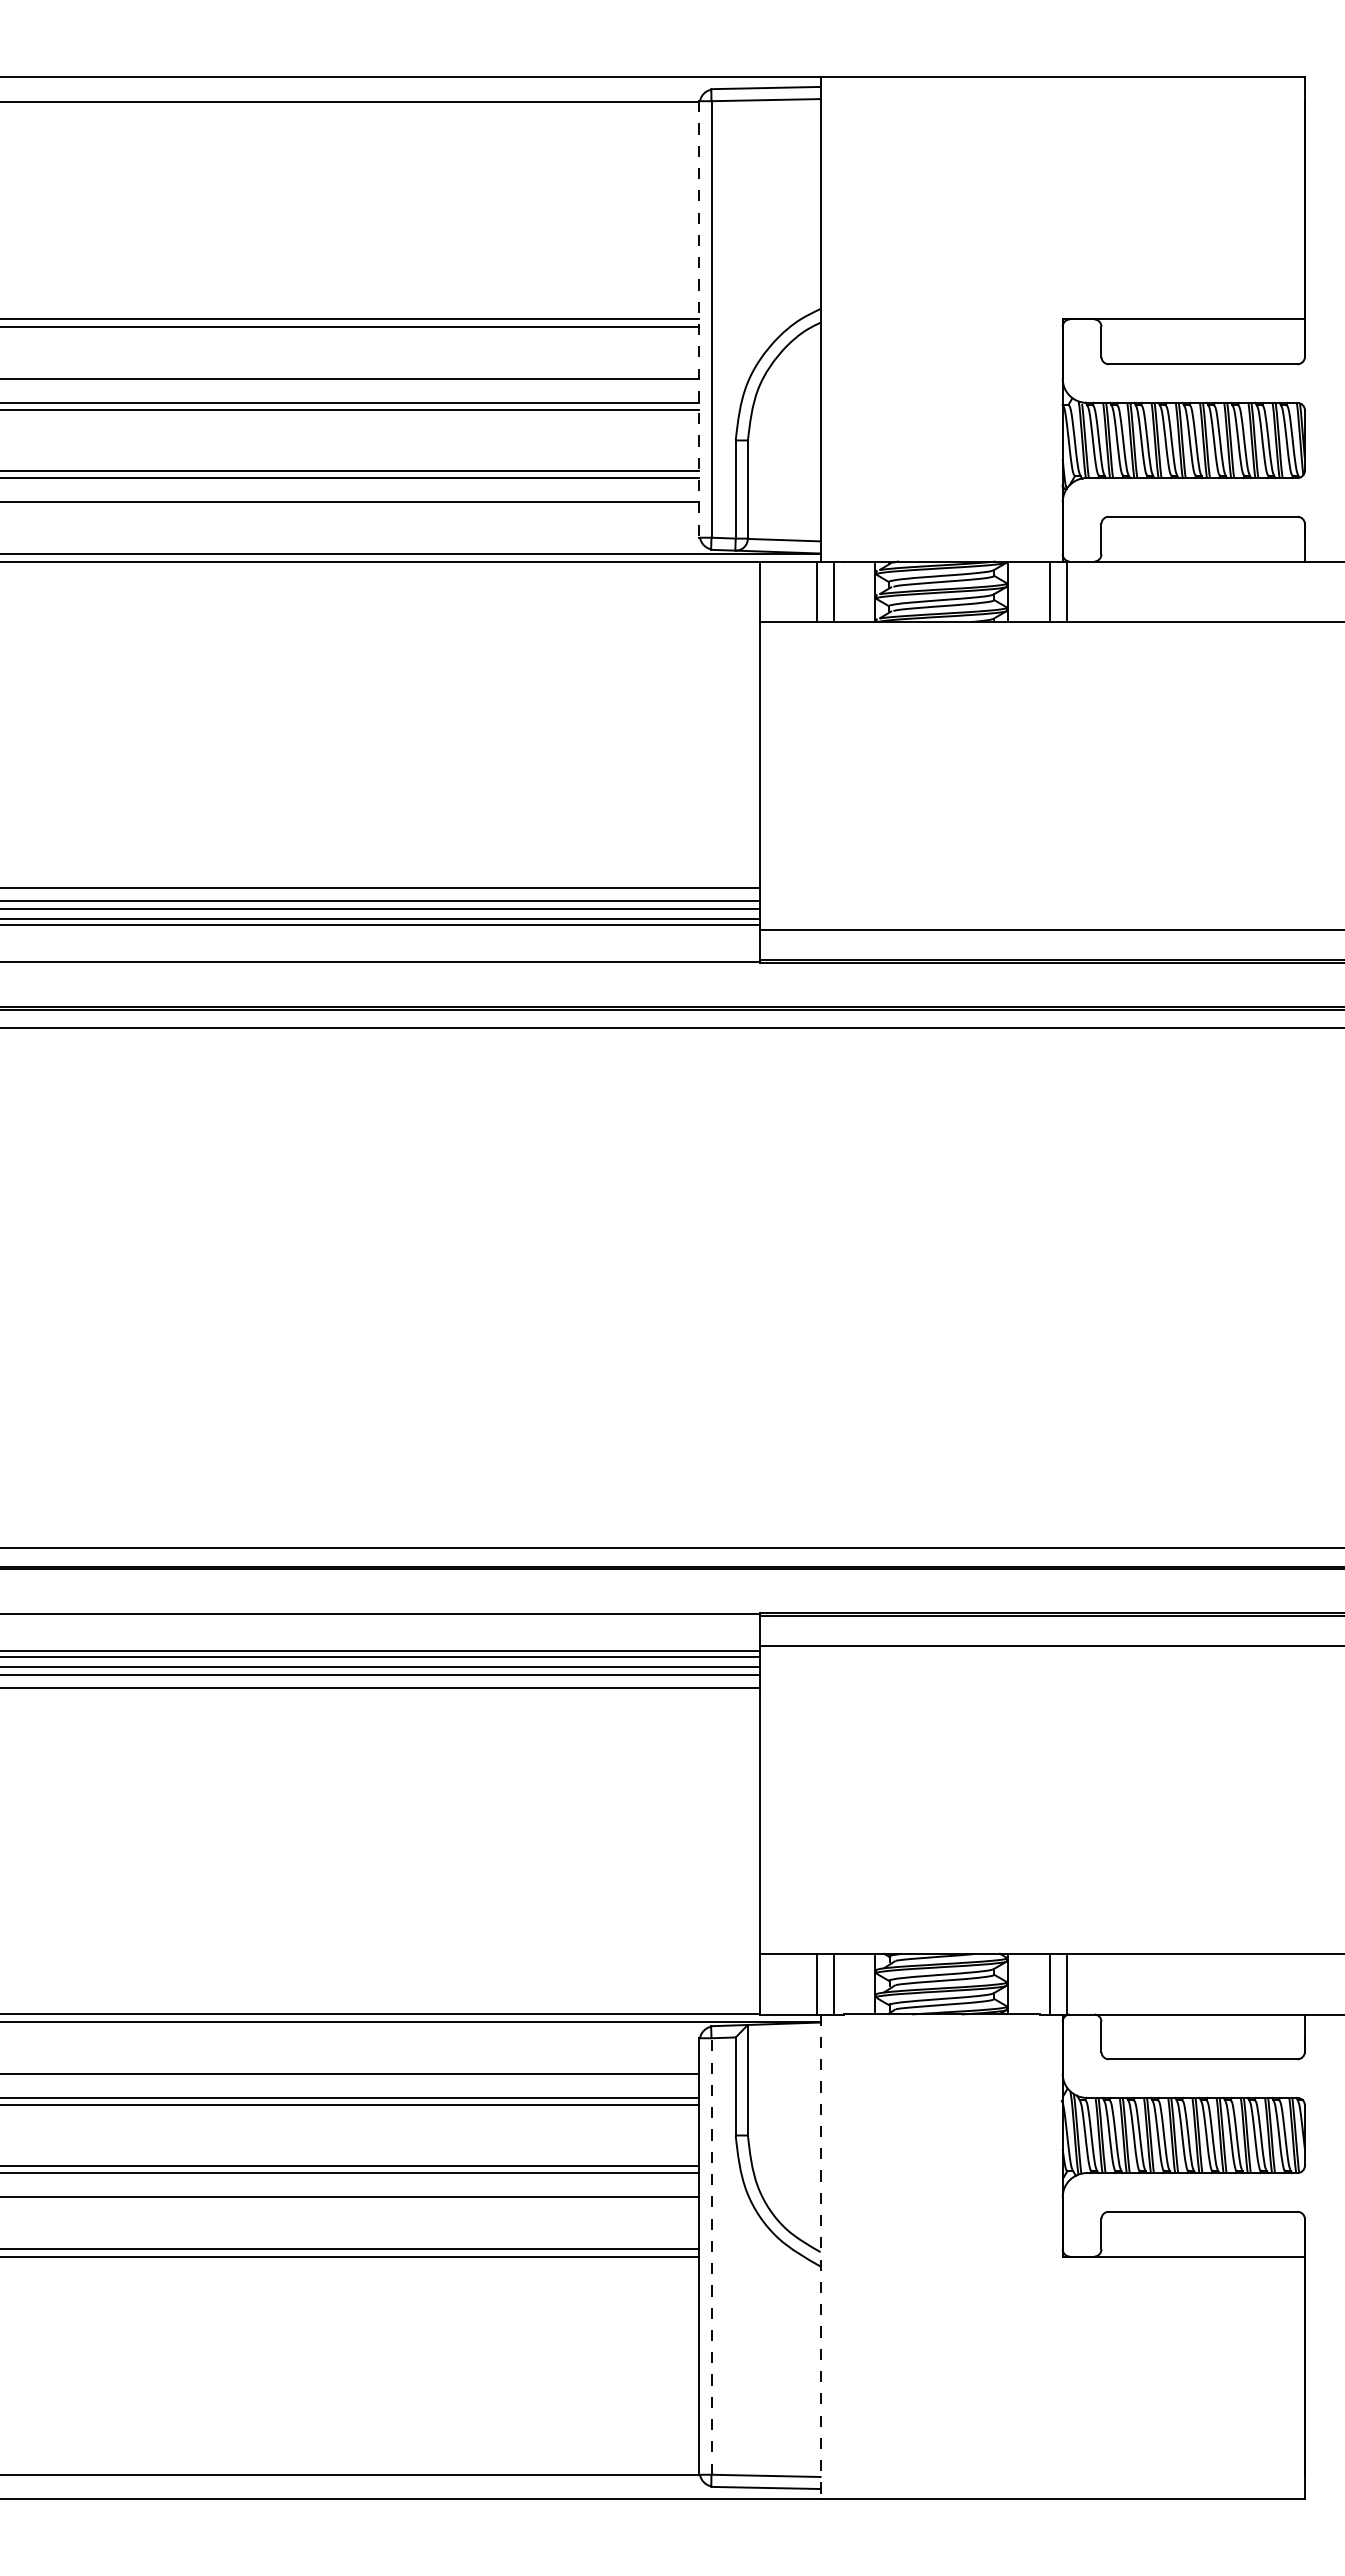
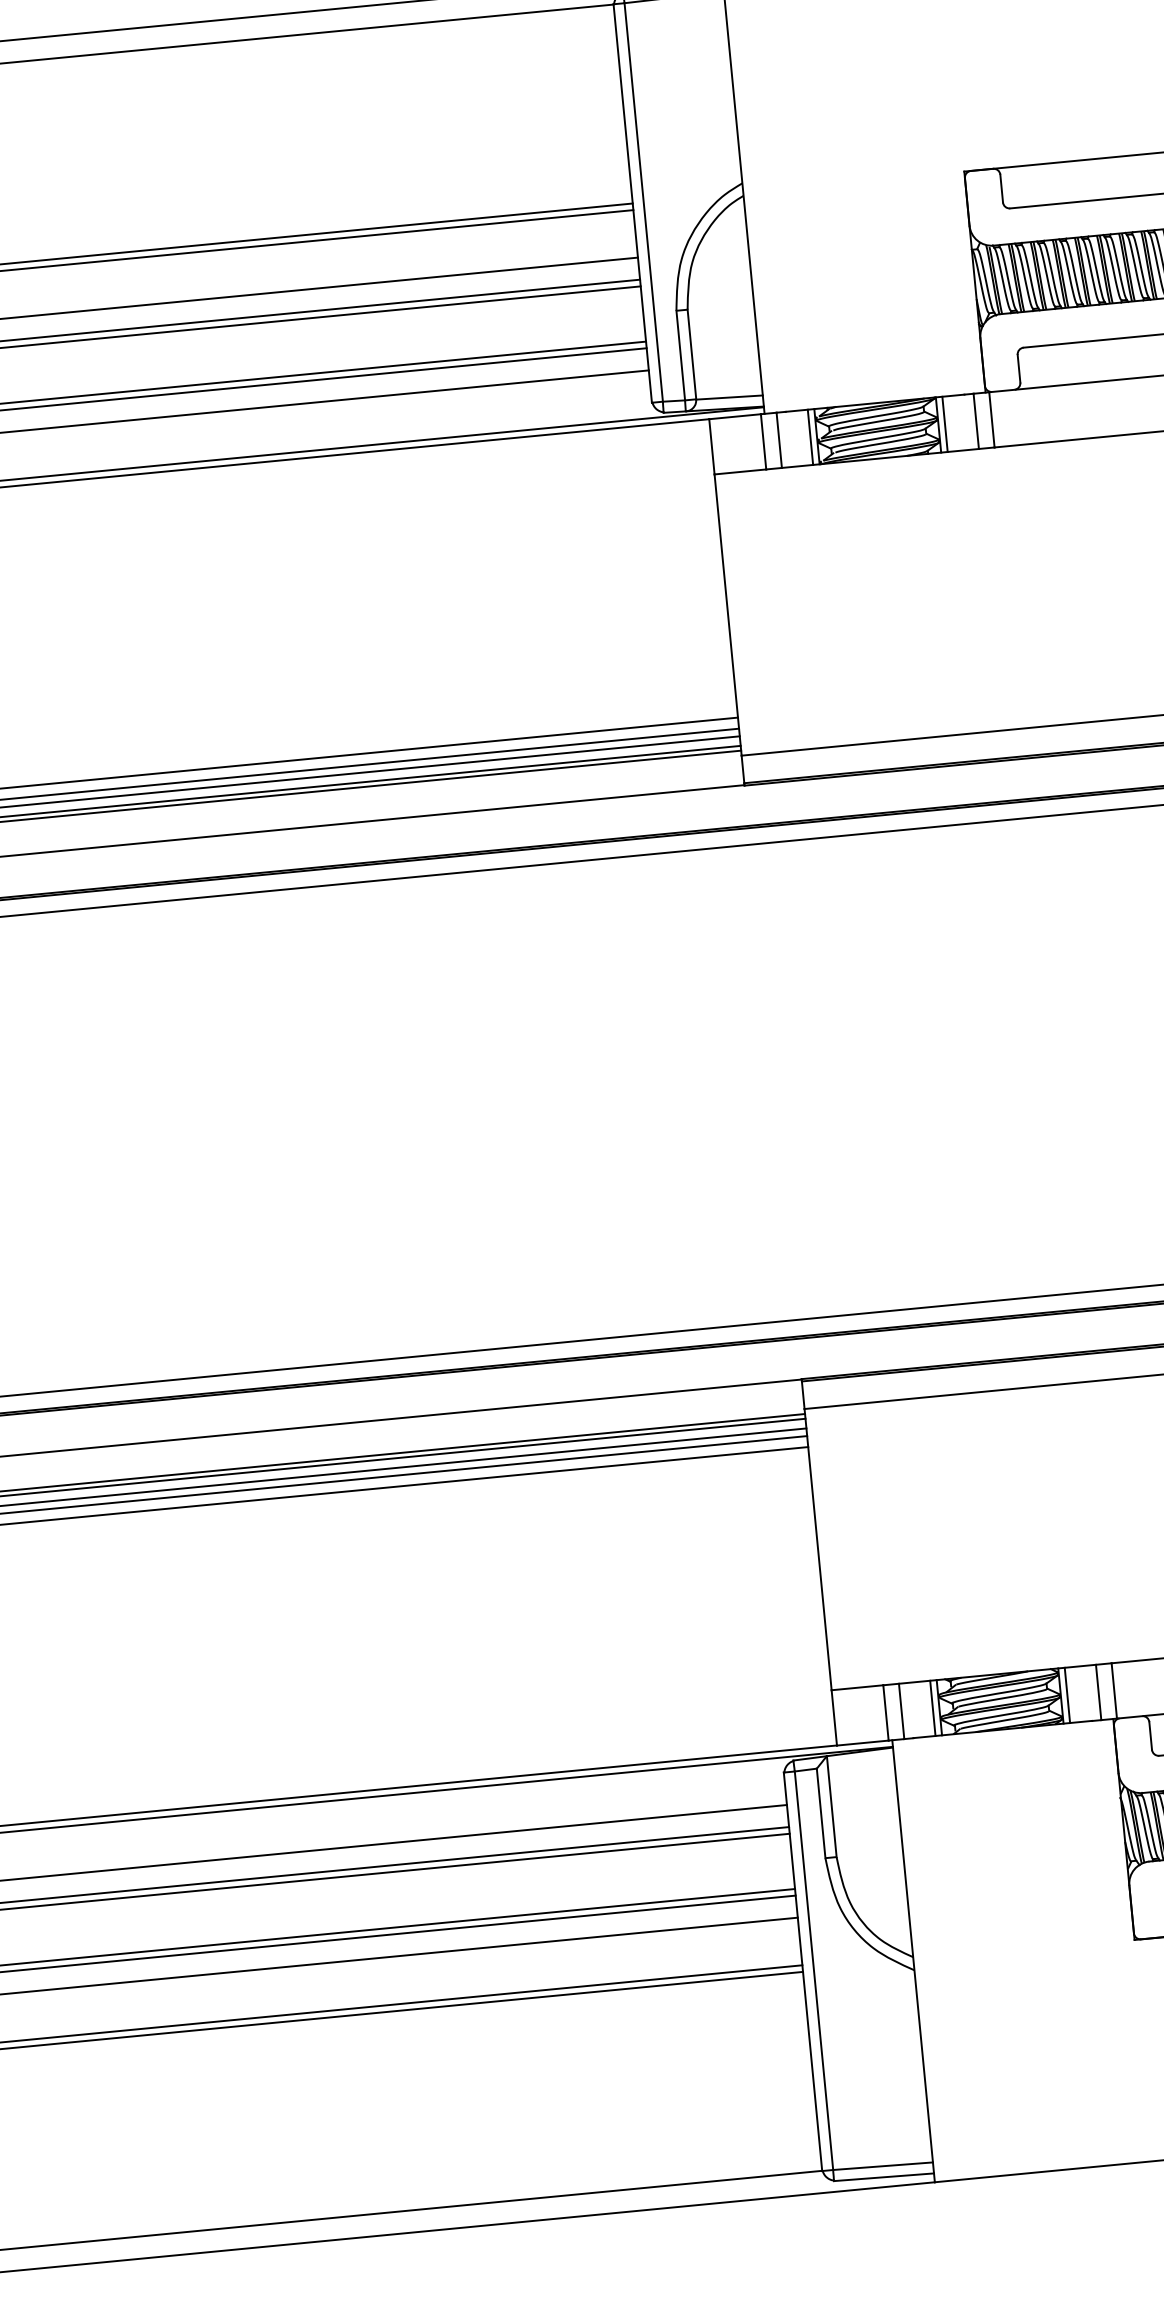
line: (699, 319) -> (632, 203), dashed -> solid
line: (867, 591) -> (810, 437), added
line: (1015, 591) -> (945, 424), added
line: (867, 1983) -> (932, 1707), added
line: (1015, 1983) -> (1067, 1694), added
line: (711, 2256) -> (813, 1970), dashed -> solid
line: (820, 2257) -> (913, 1962), dashed -> solid

